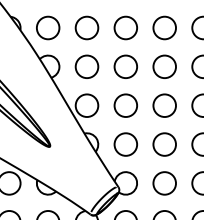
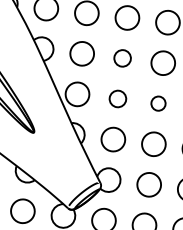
circle: (125, 66) -> (122, 58), size x0.7
circle: (125, 105) -> (117, 98), size x0.7
circle: (164, 105) -> (158, 103), size x0.6

